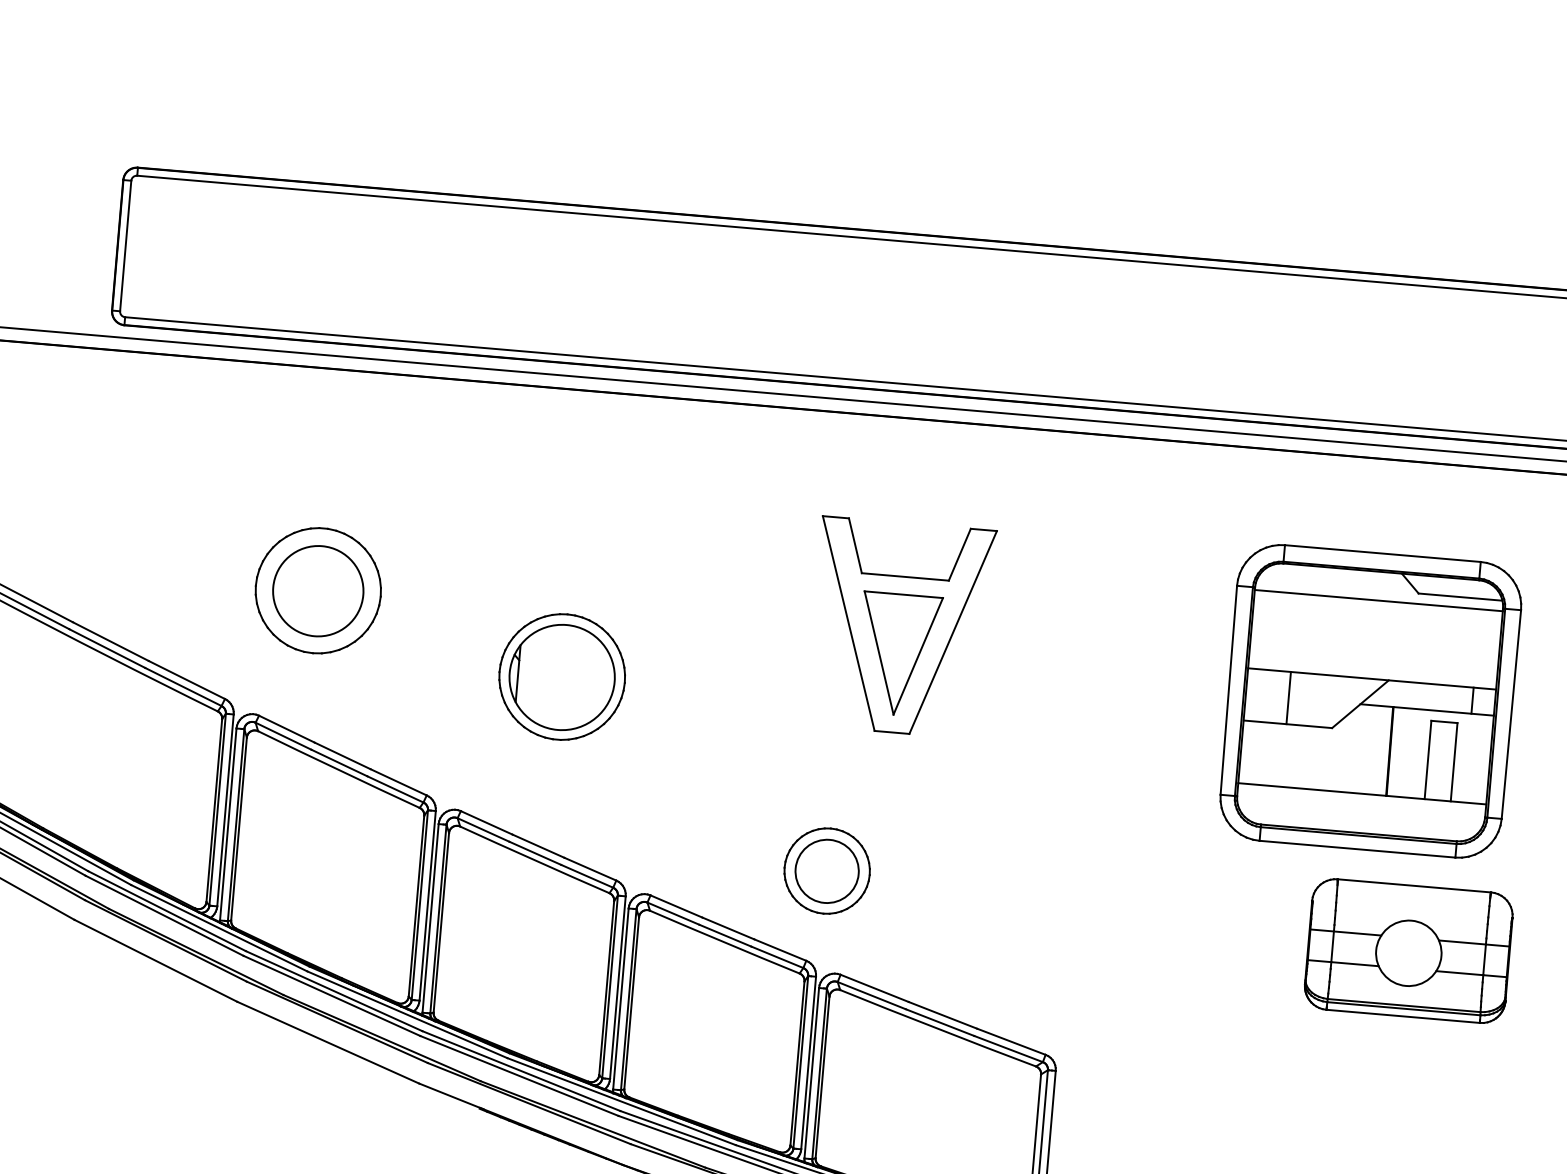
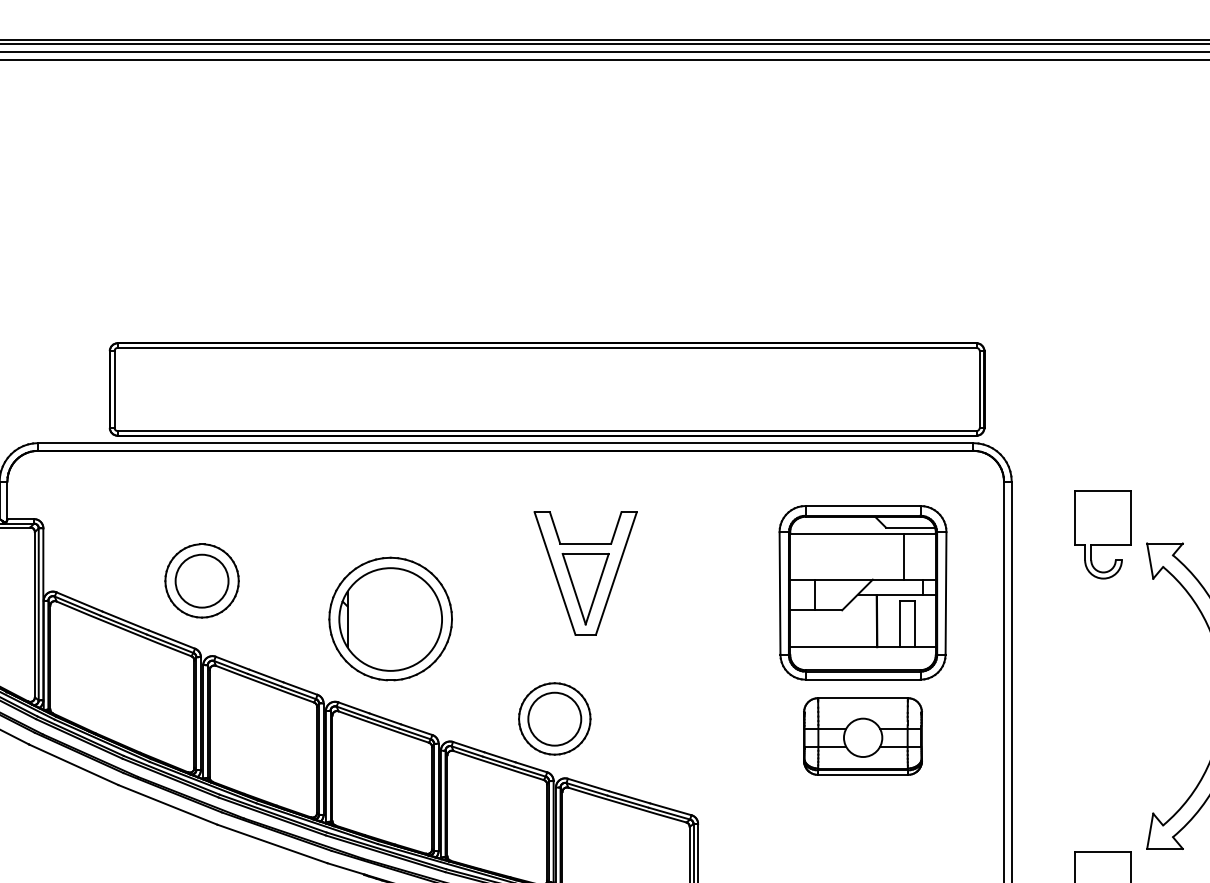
part: (317, 589) -> (201, 580), moved
line: (1444, 645) -> (903, 556), added
part: (562, 676) -> (390, 618), size x1.67
part: (826, 870) -> (554, 718), size x1.43
part: (1407, 950) -> (862, 736), moved

